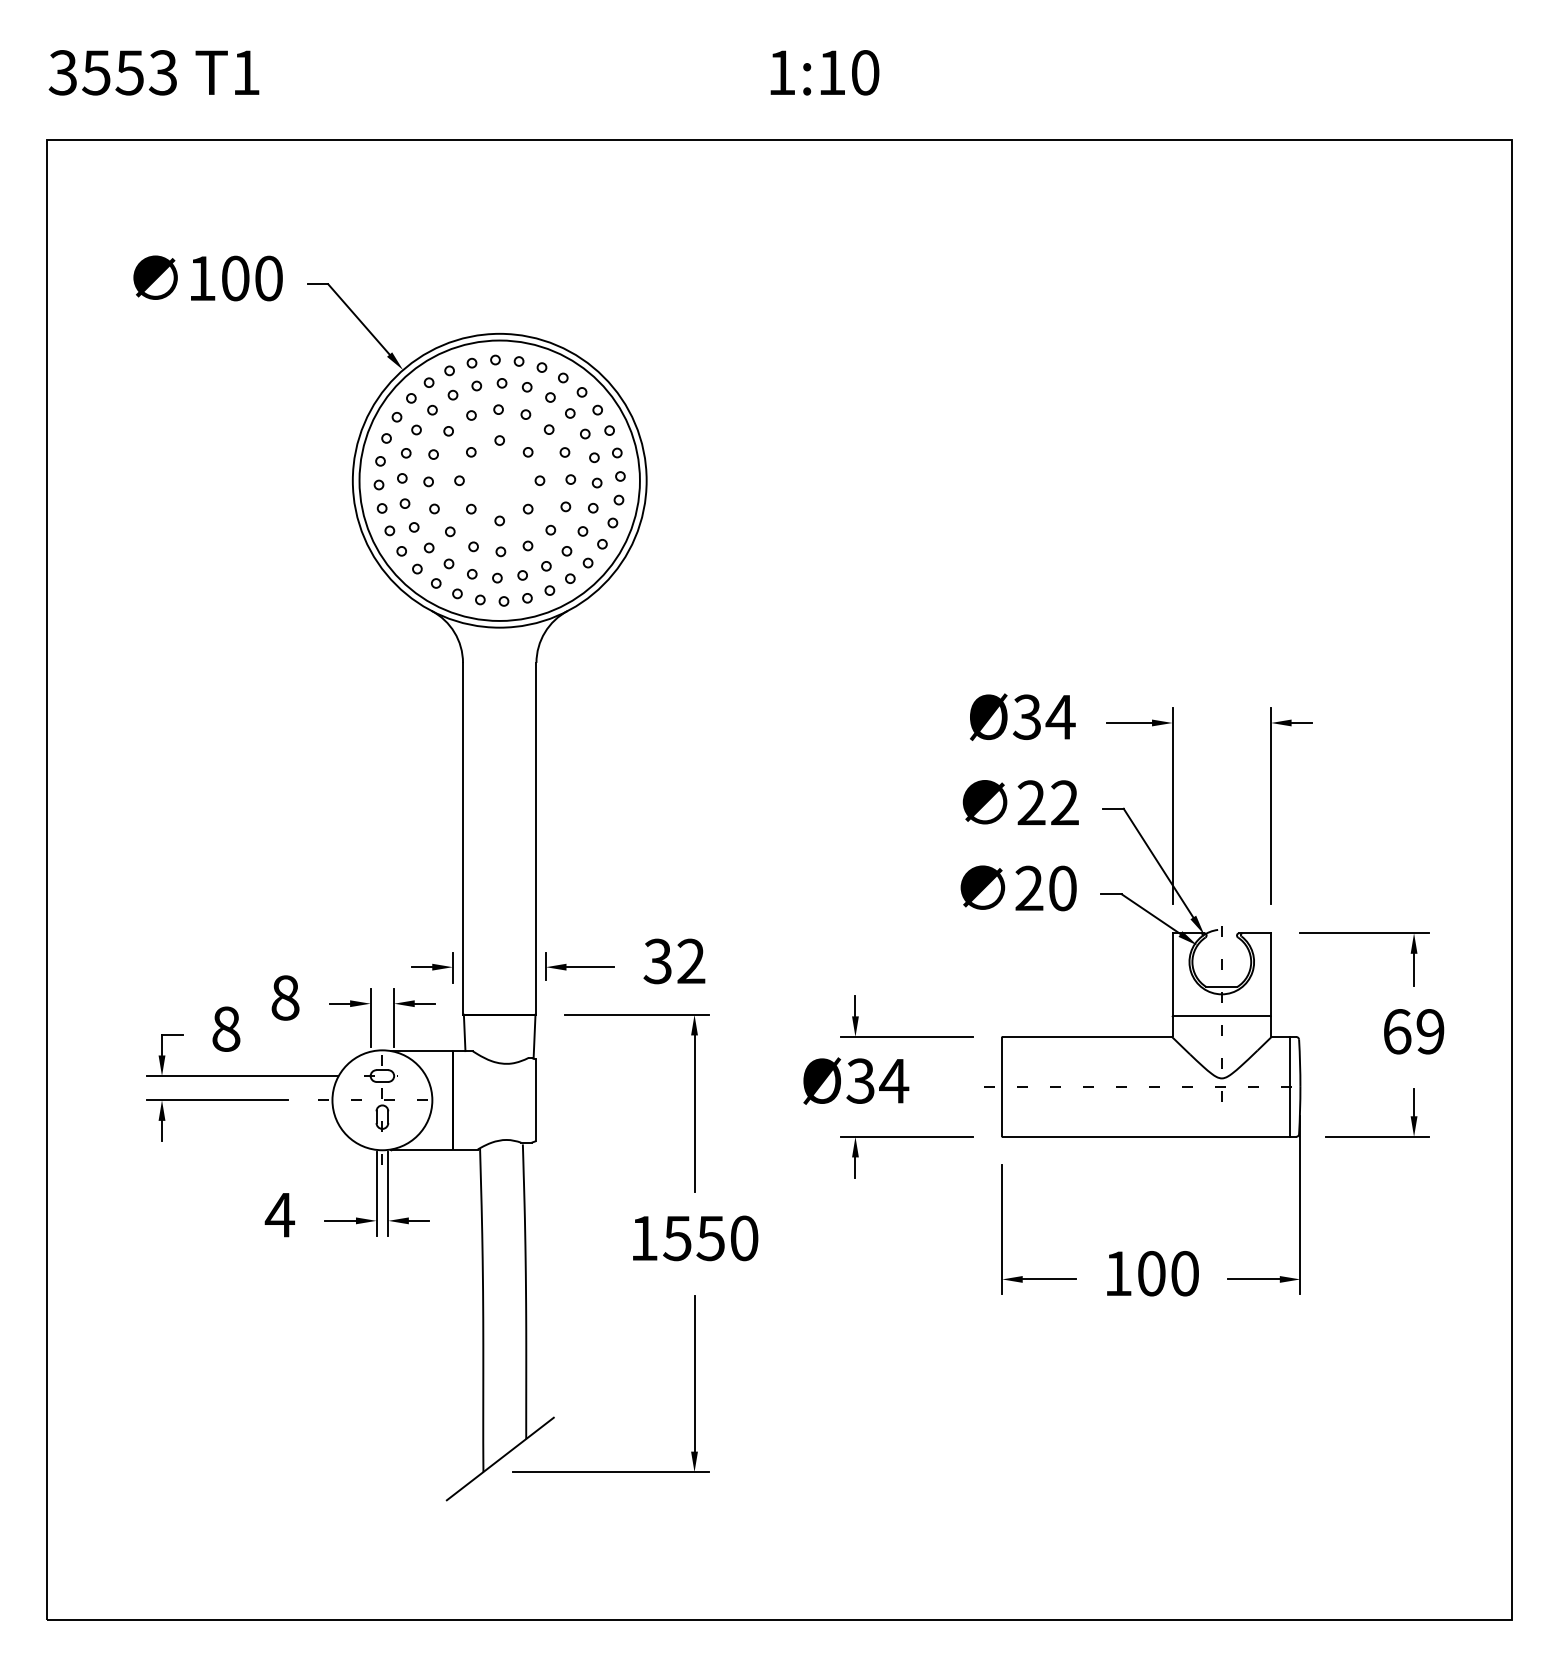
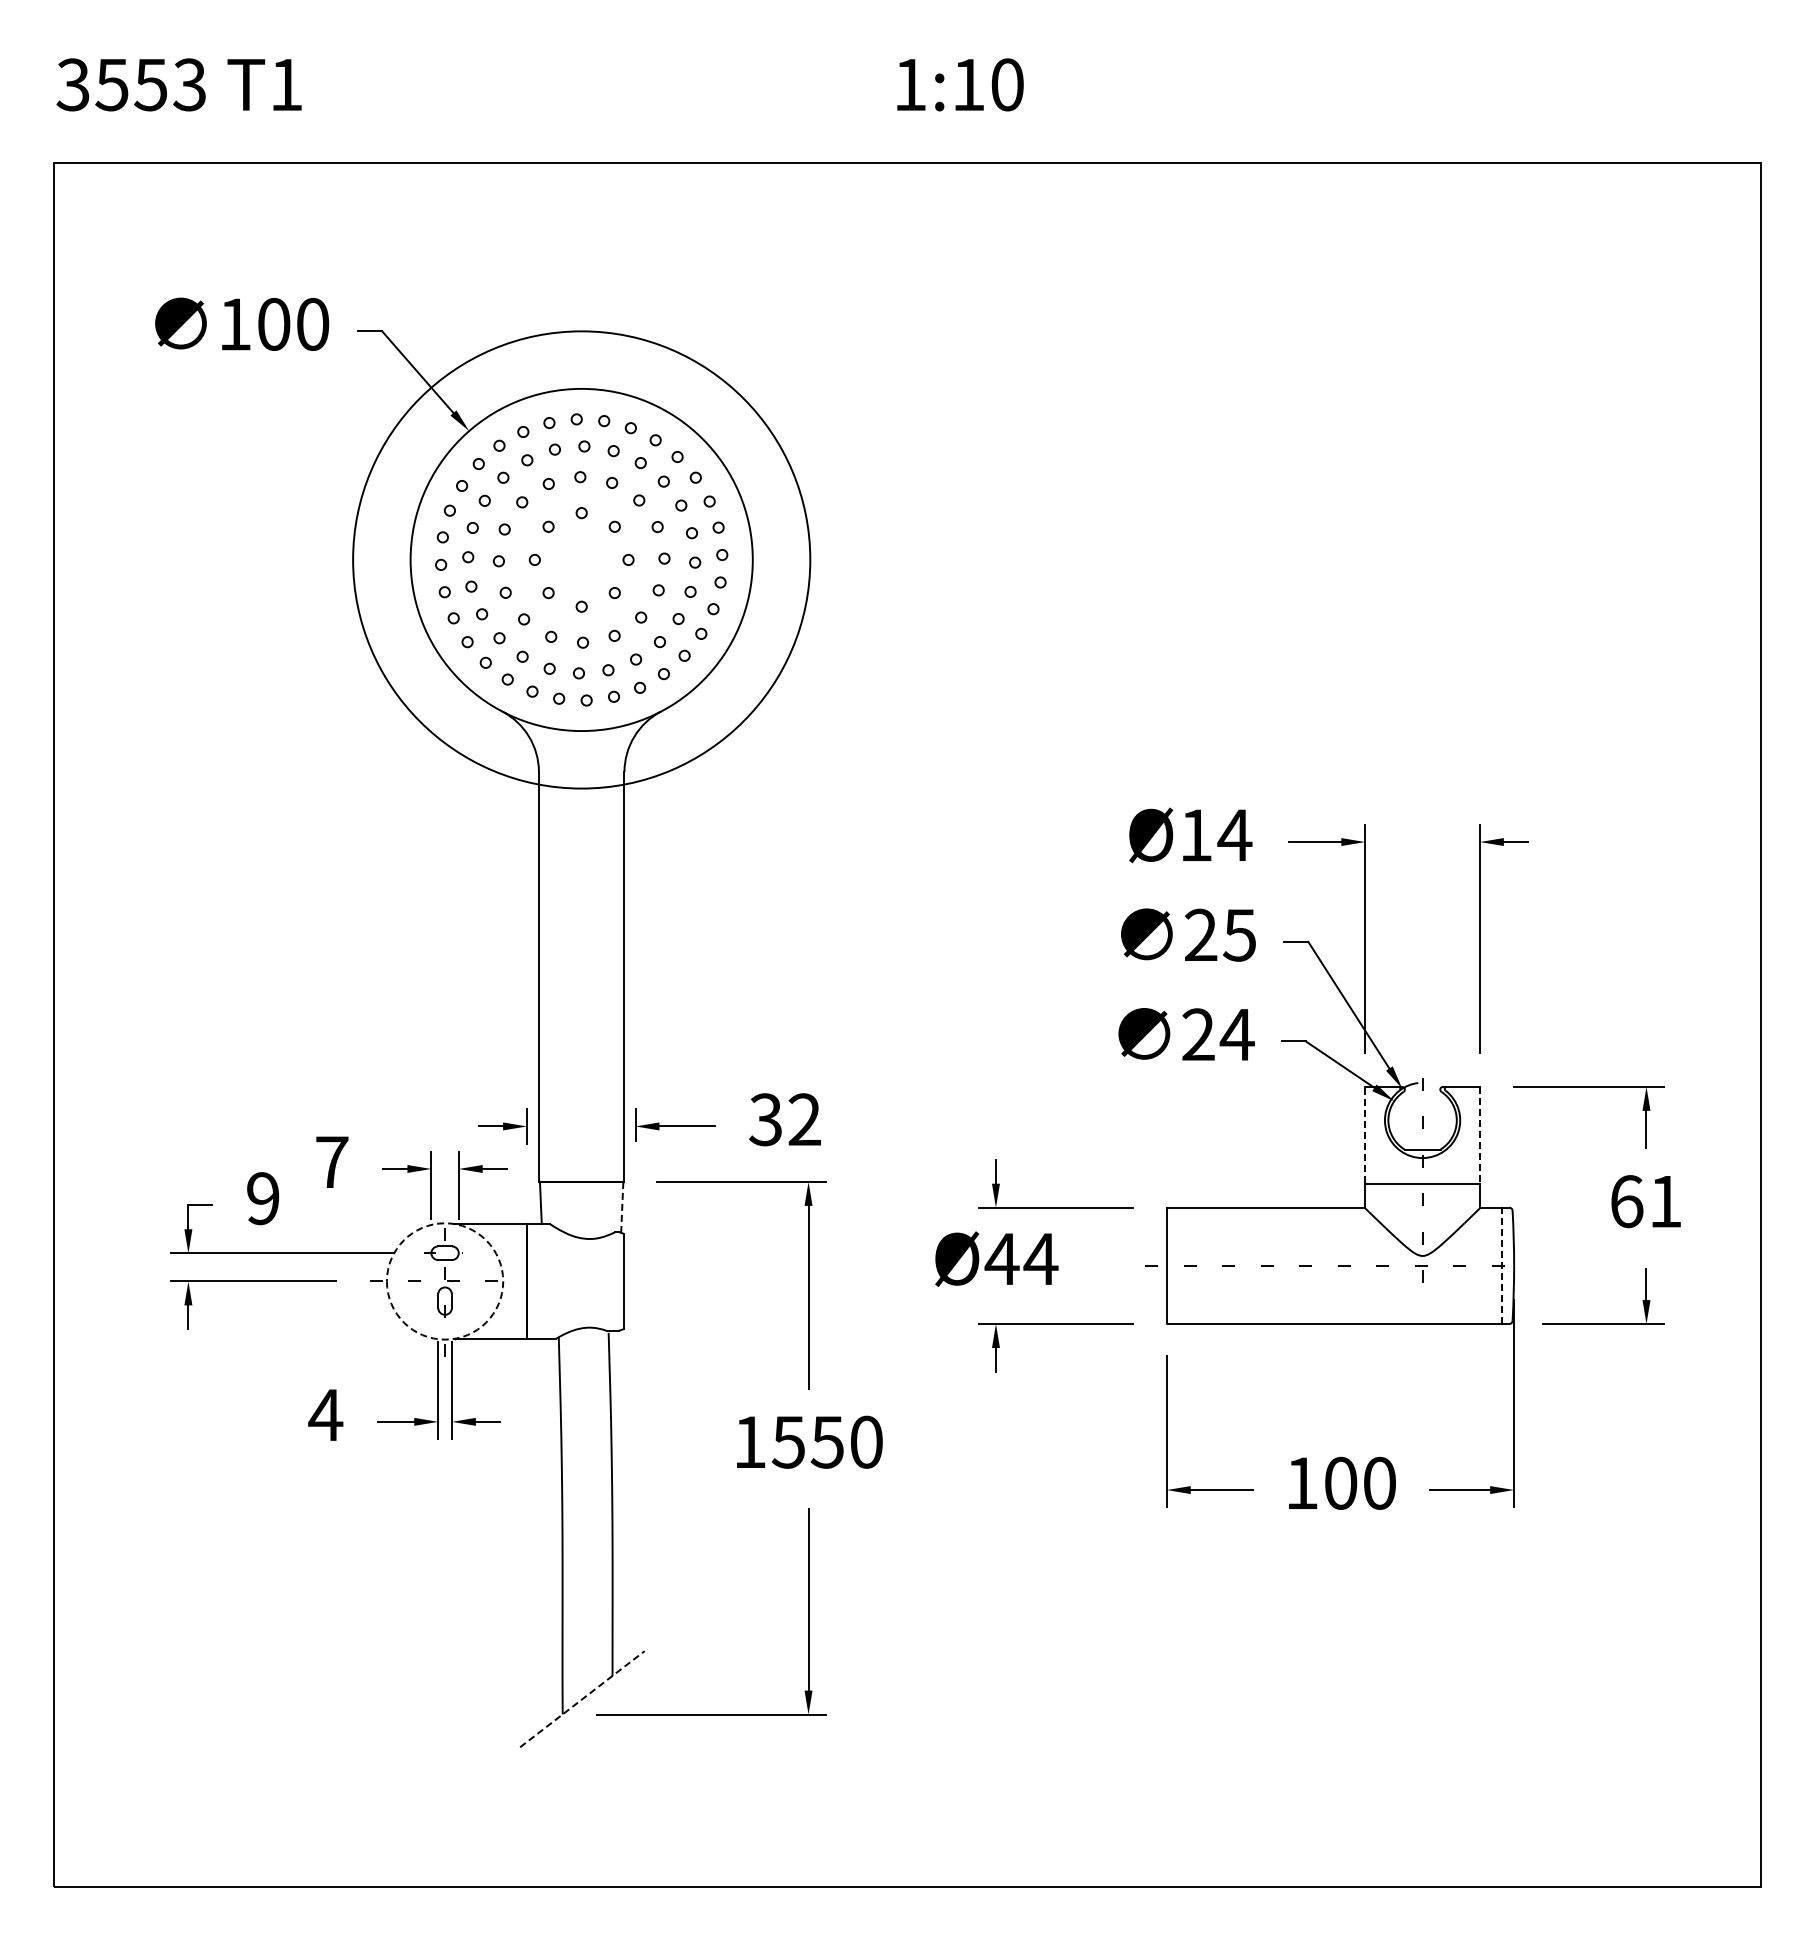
circle: (499, 480) -> (581, 559), size x1.4
text: (1026, 716) -> (1195, 834), Ø34 -> Ø14
text: (1064, 802) -> (1239, 934), 22 -> 25
text: (1062, 888) -> (1236, 1034), 20 -> 24
line: (1172, 974) -> (1365, 1134), solid -> dashed
line: (1270, 974) -> (1479, 1135), solid -> dashed
text: (285, 998) -> (332, 1162), 8 -> 7
text: (226, 1029) -> (263, 1198), 8 -> 9
text: (1430, 1031) -> (1665, 1201), 69 -> 61
line: (534, 1036) -> (622, 1207), solid -> dashed
text: (860, 1080) -> (1001, 1258), Ø34 -> Ø44
line: (1290, 1086) -> (1502, 1265), solid -> dashed
circle: (381, 1100) -> (444, 1281), solid -> dashed
line: (500, 1459) -> (582, 1699), solid -> dashed

